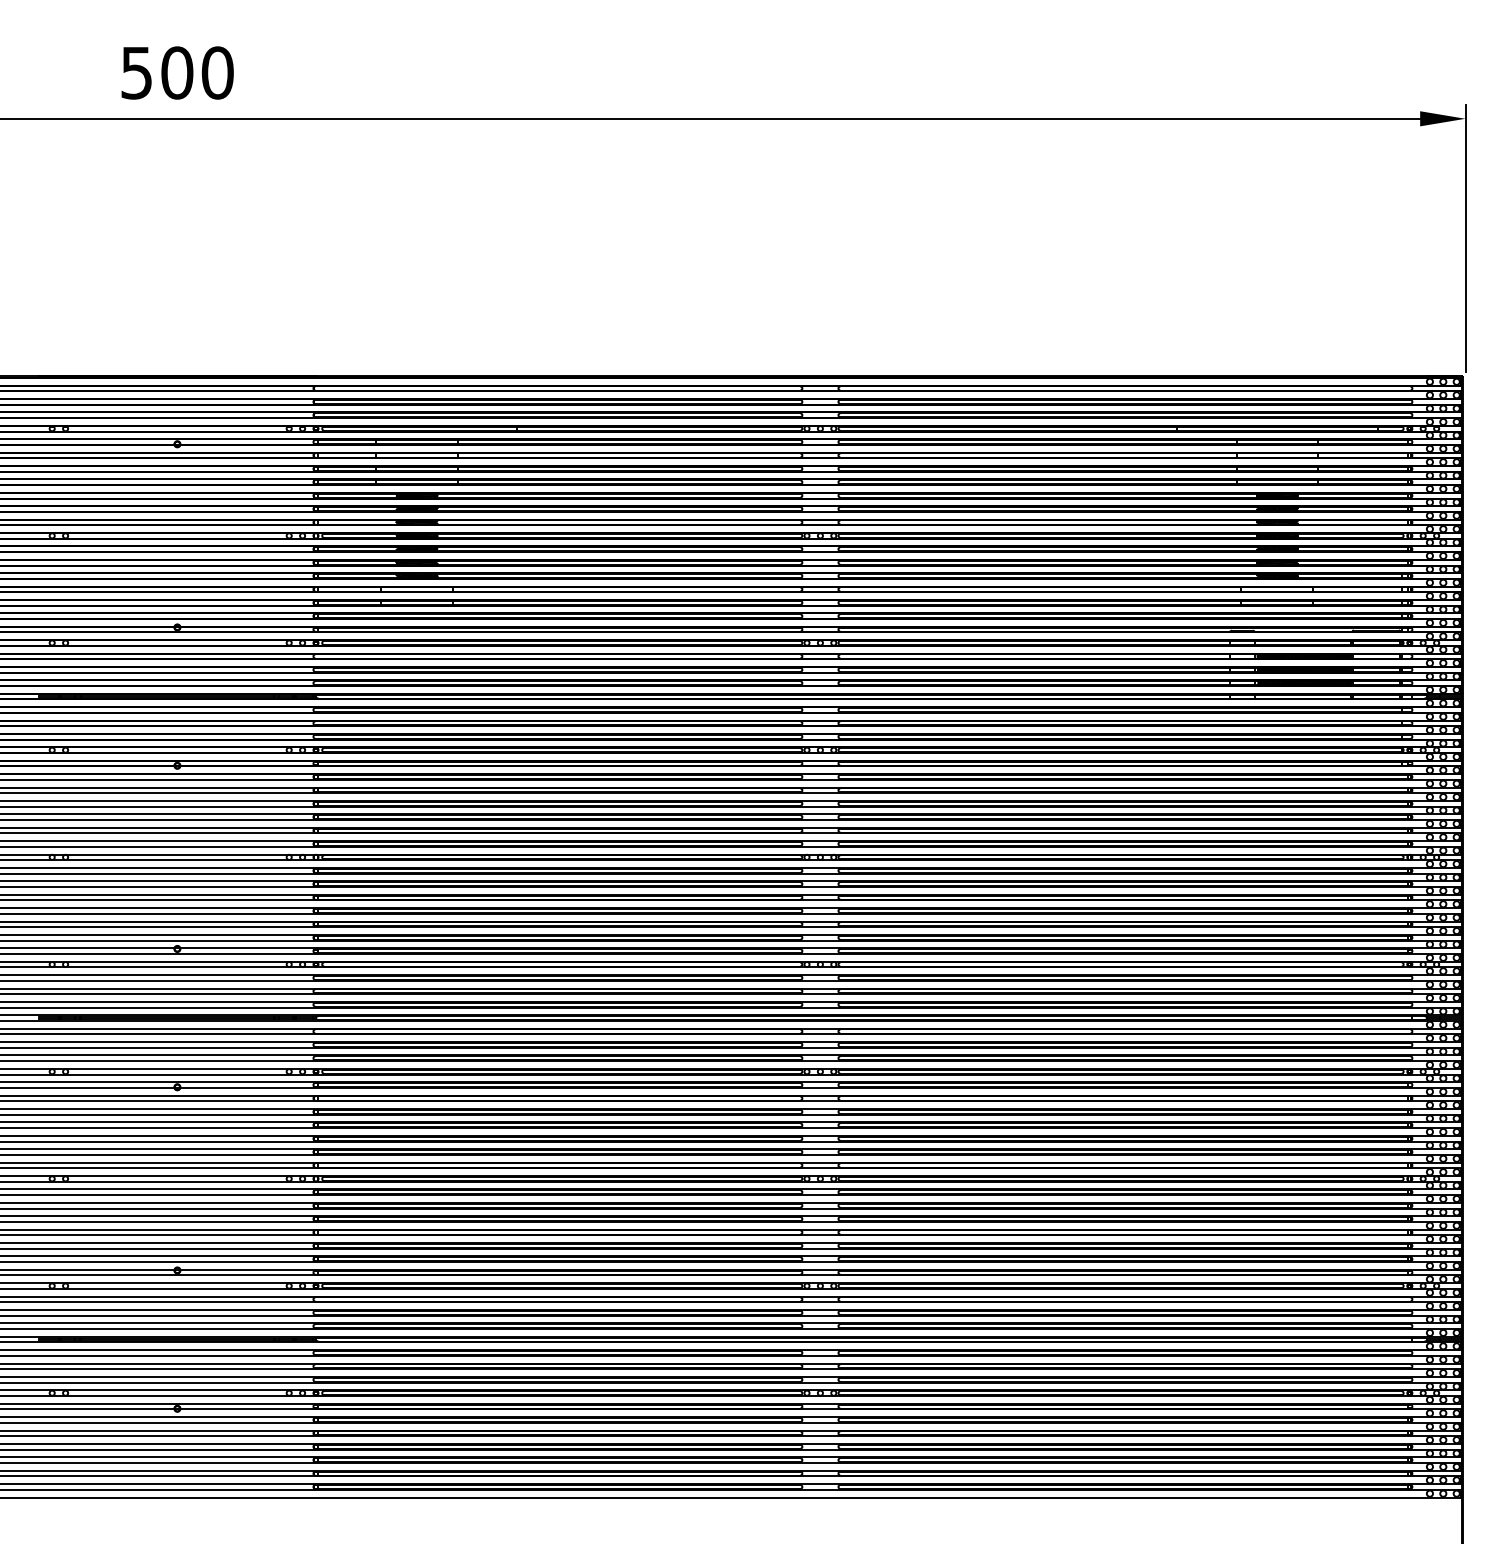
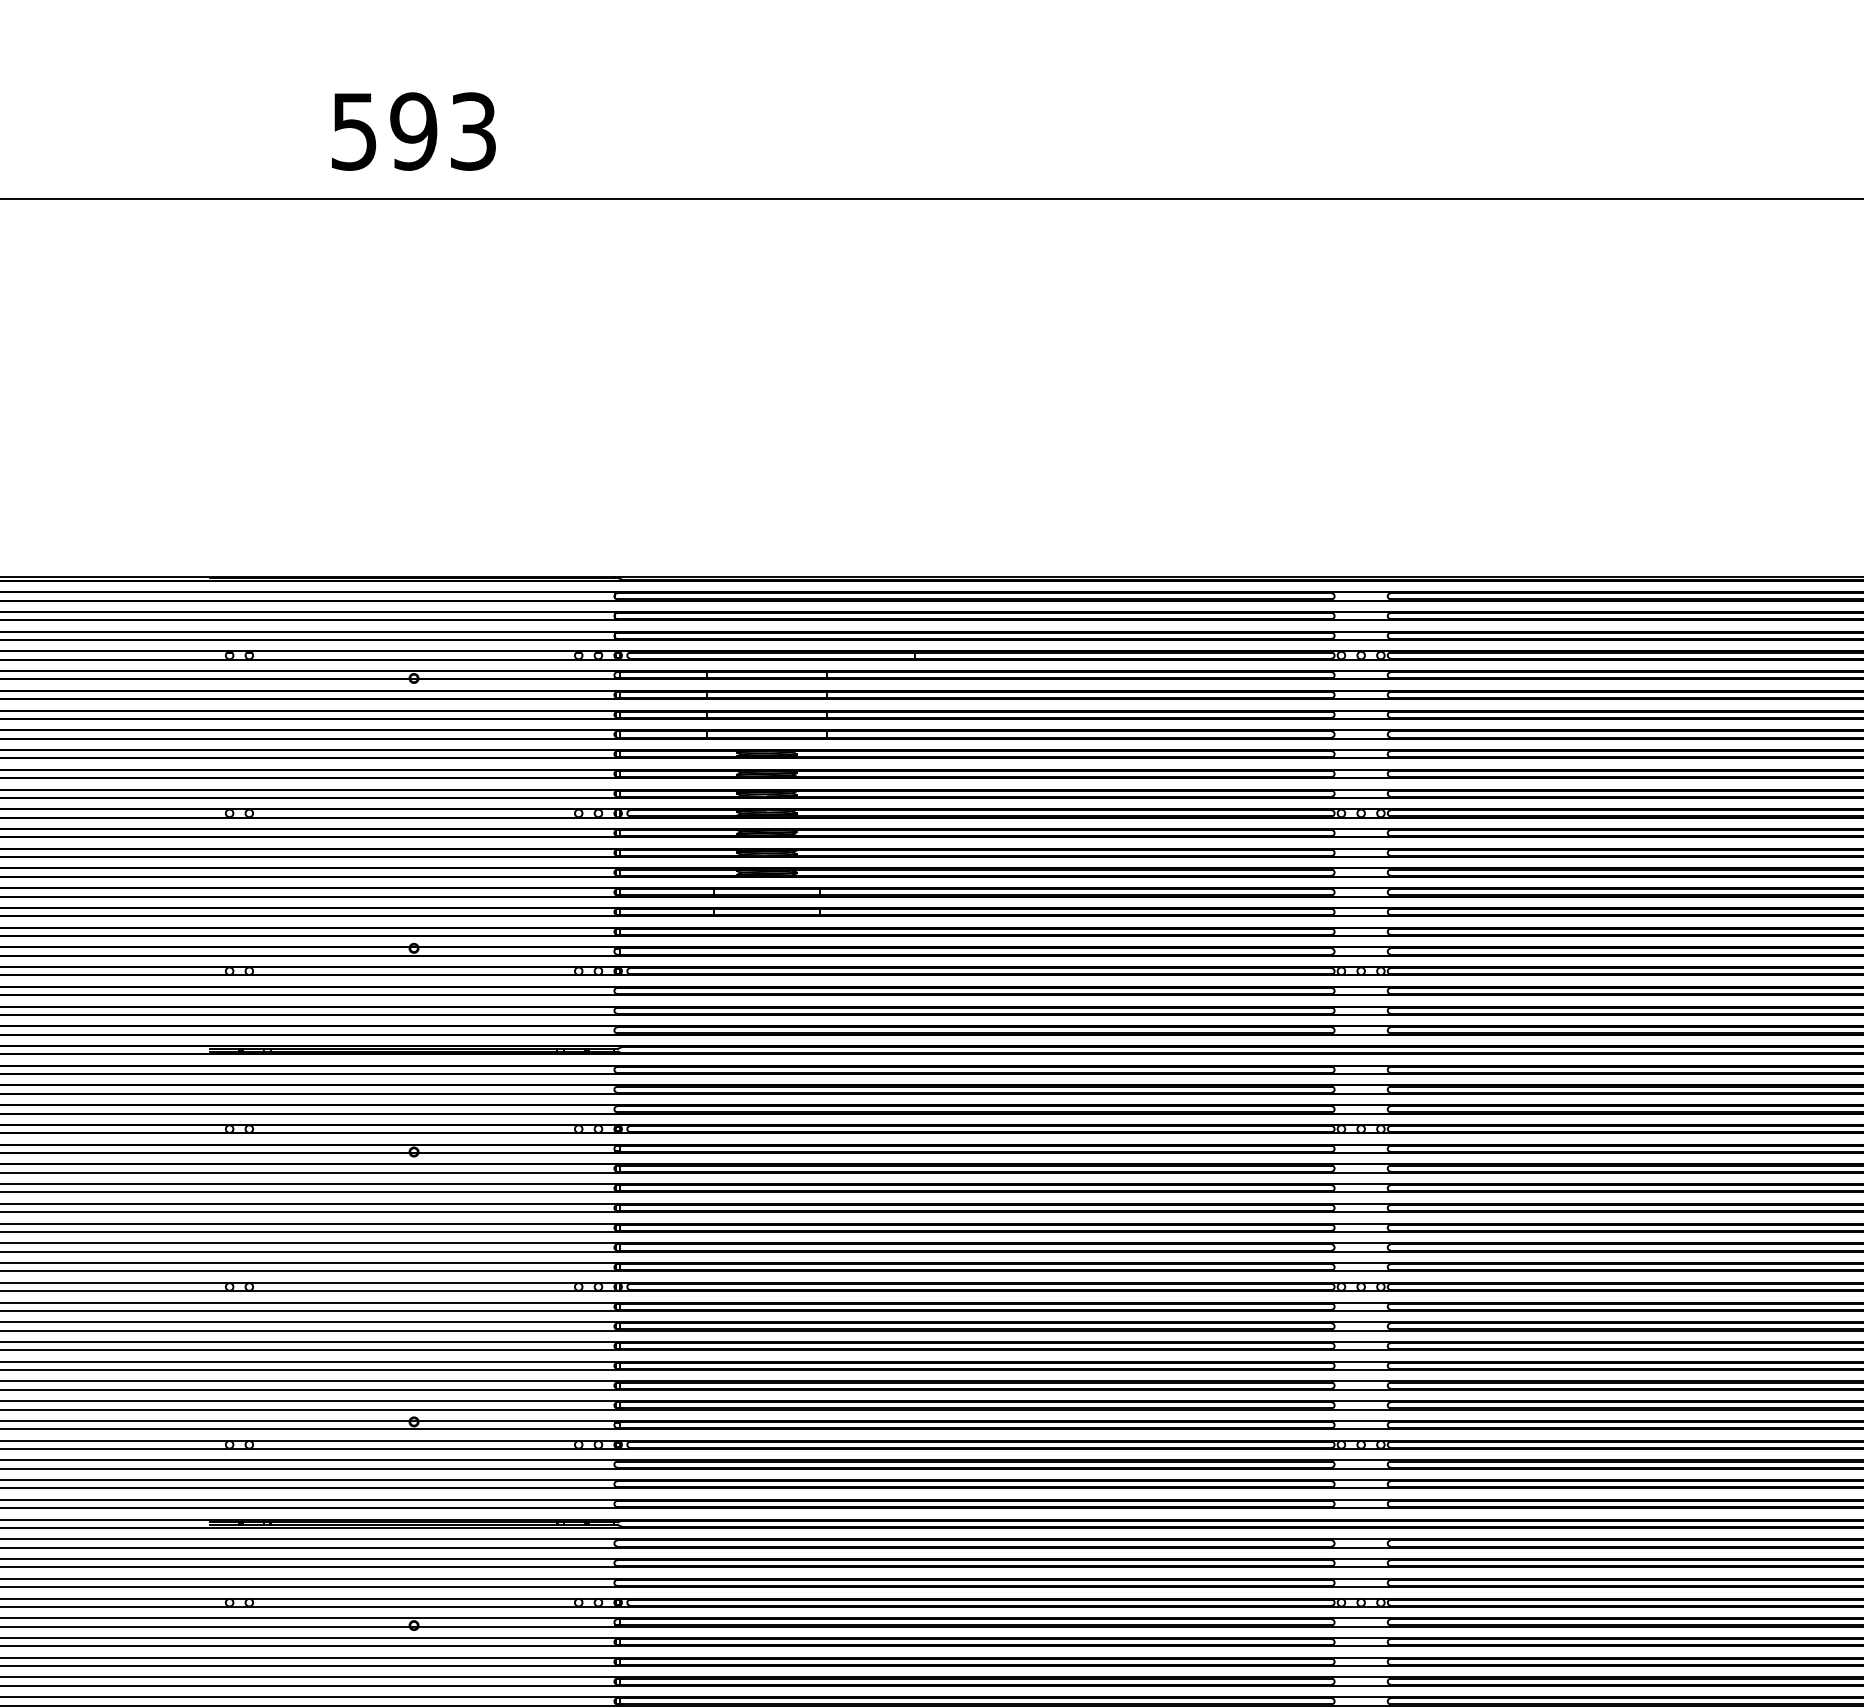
text: (197, 72) -> (443, 130), 500 -> 593

